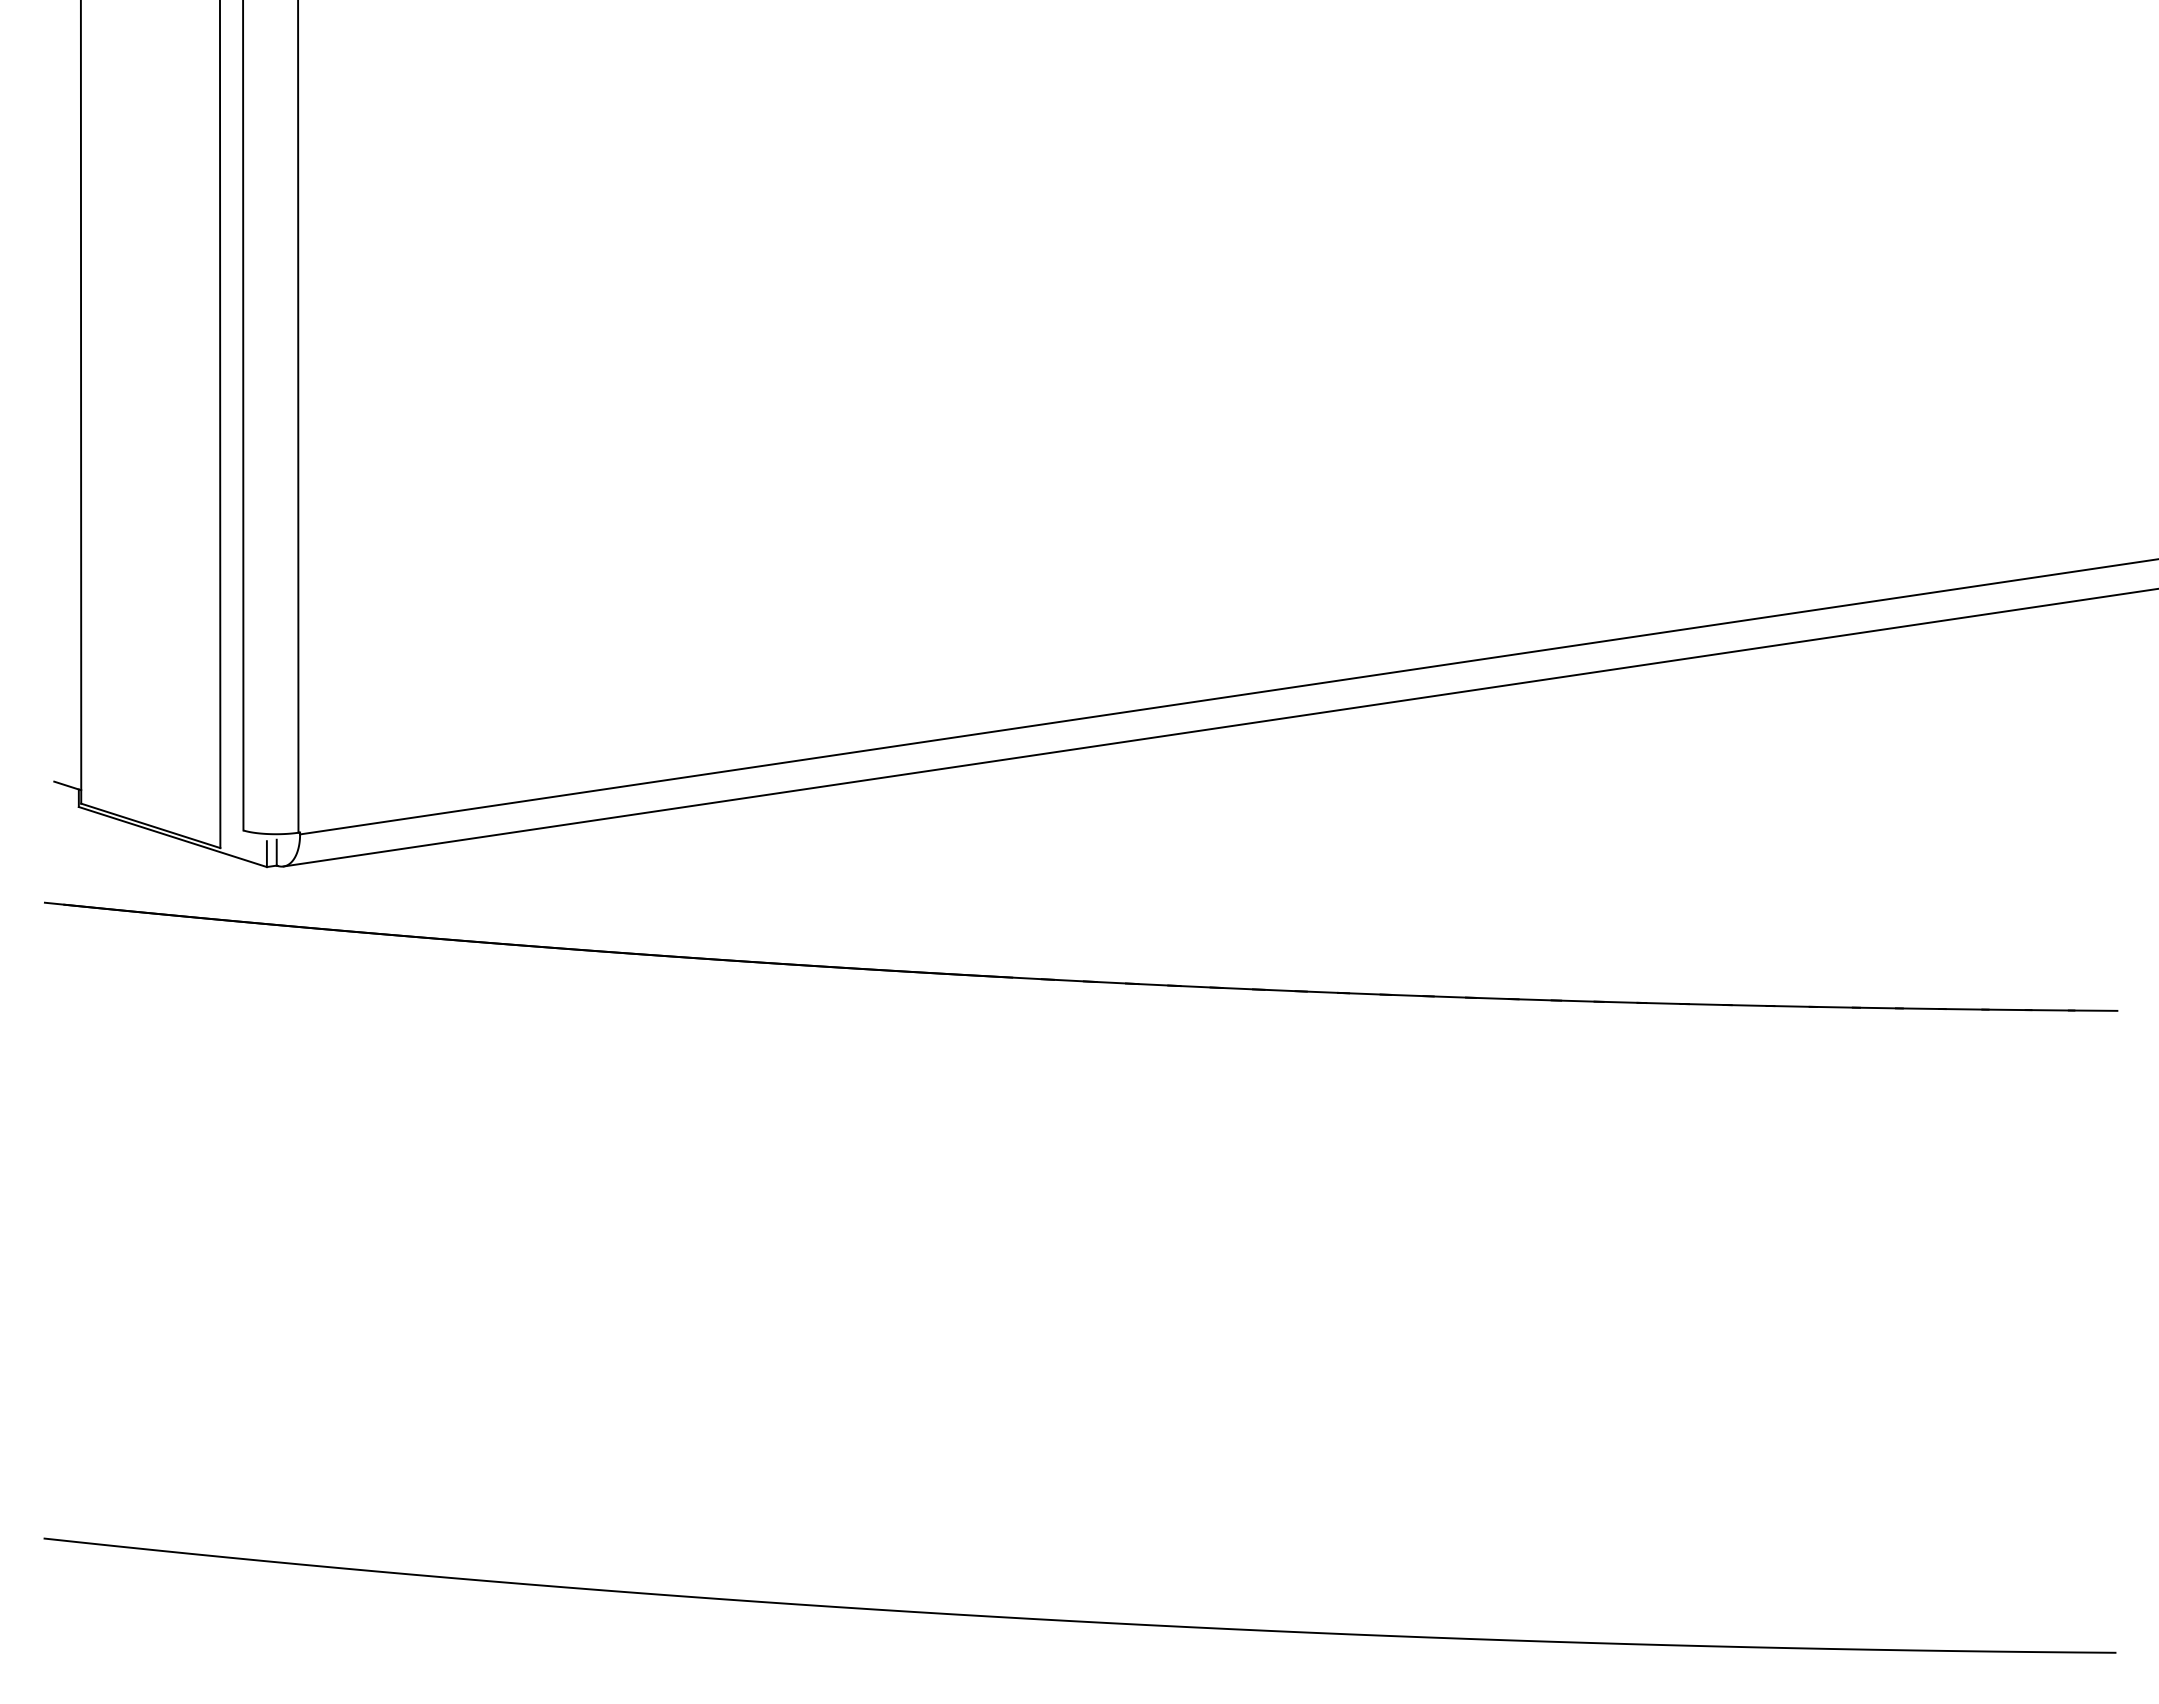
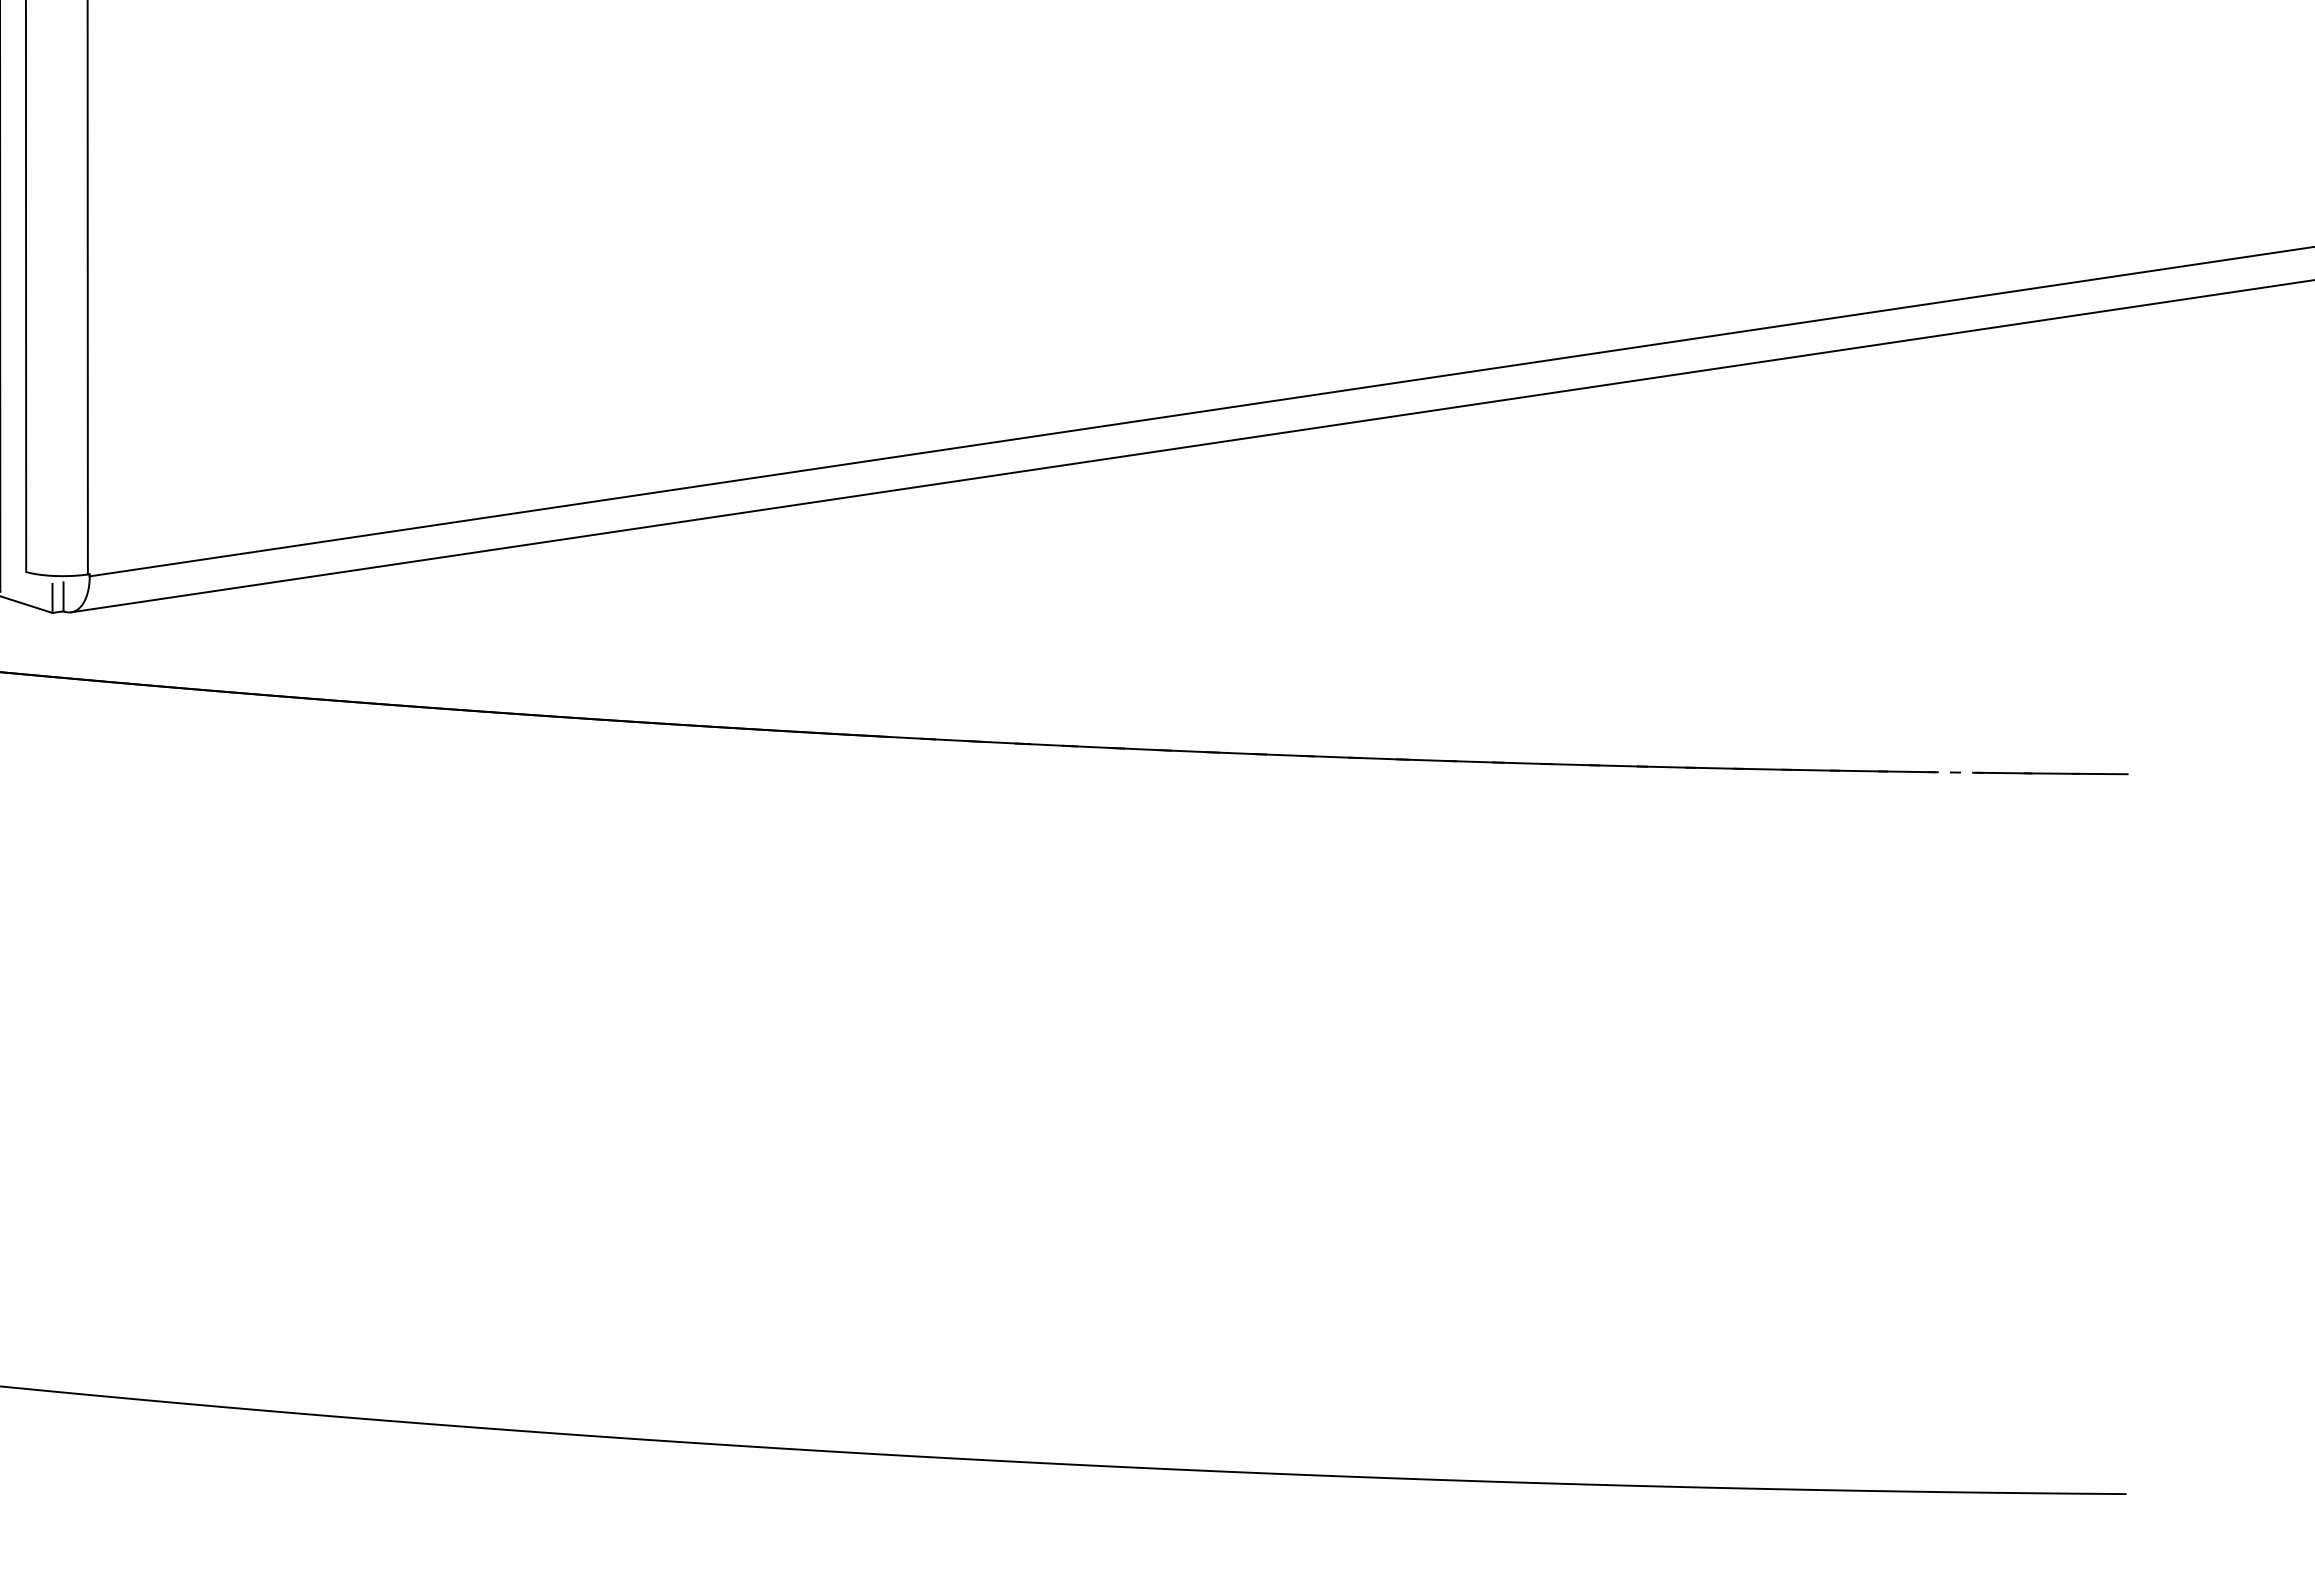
line: (1963, 1009) -> (1955, 772), solid -> dashed

